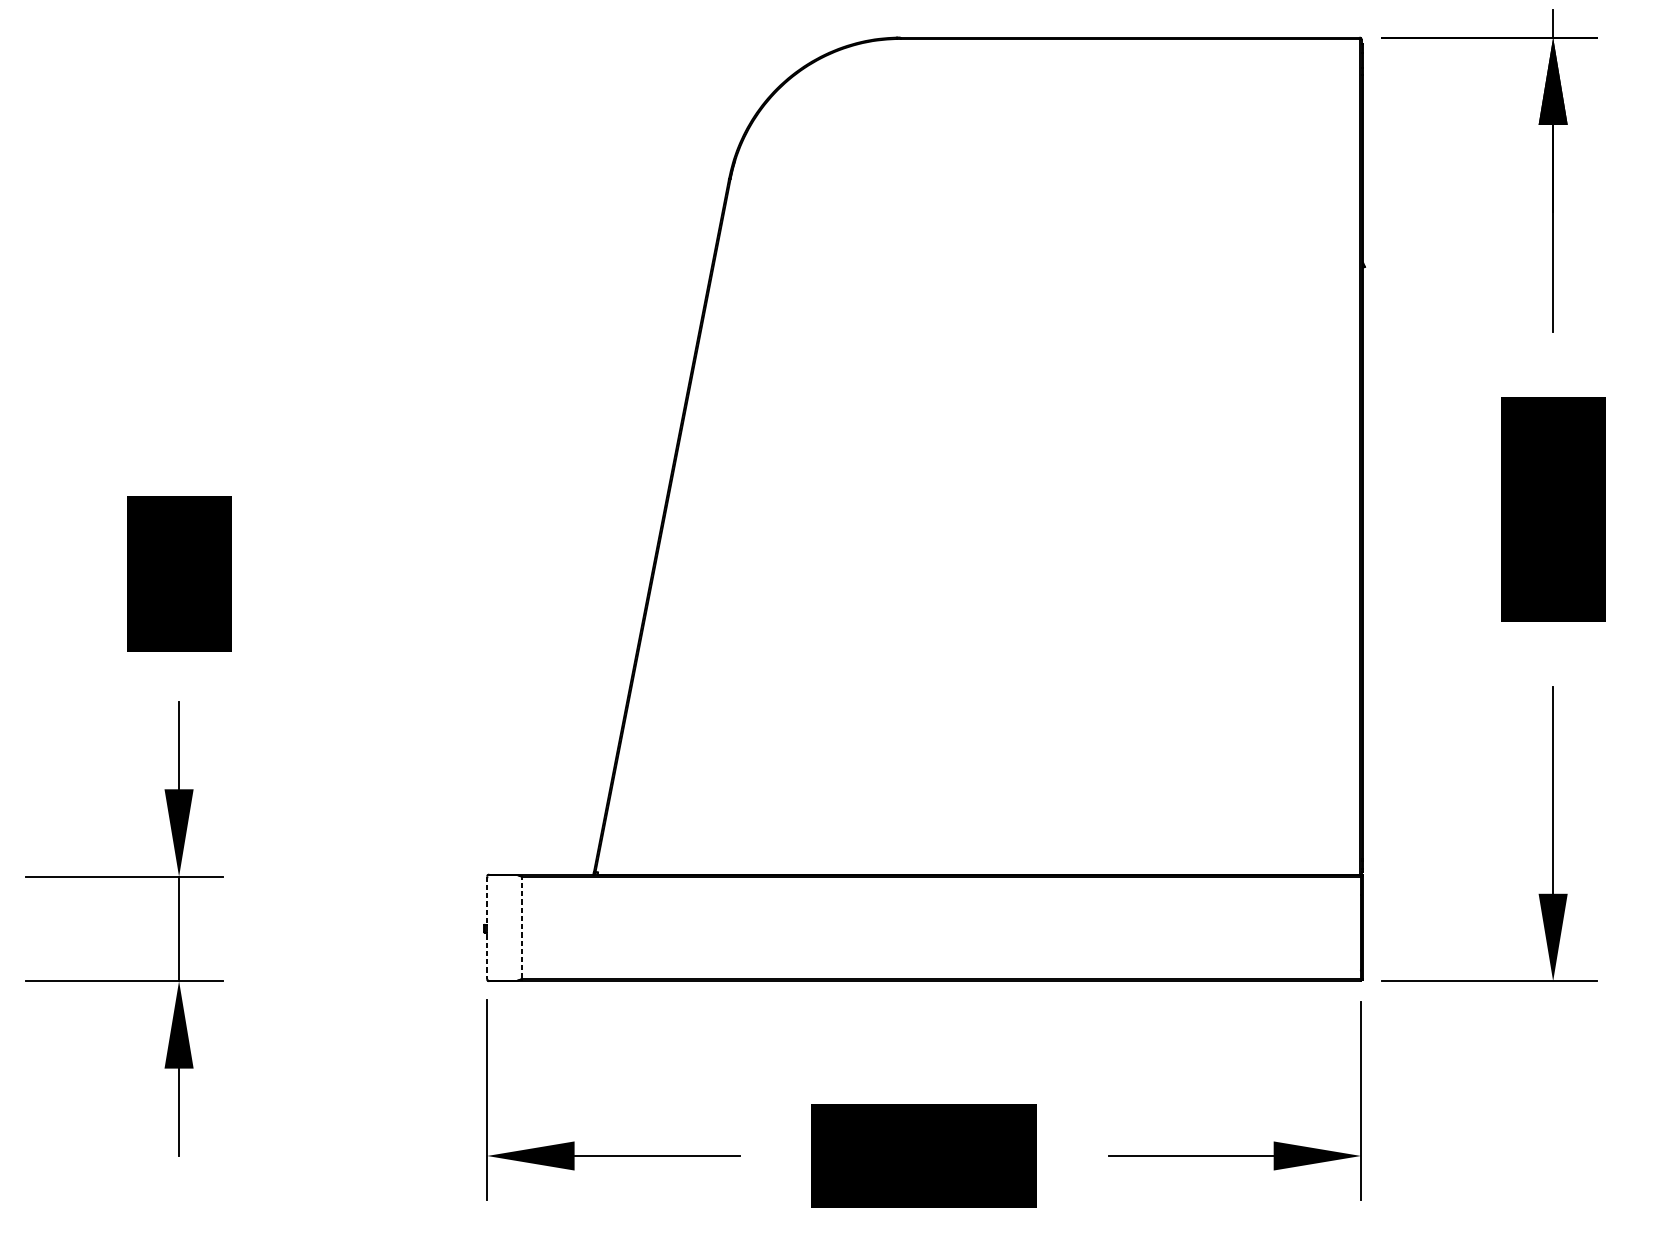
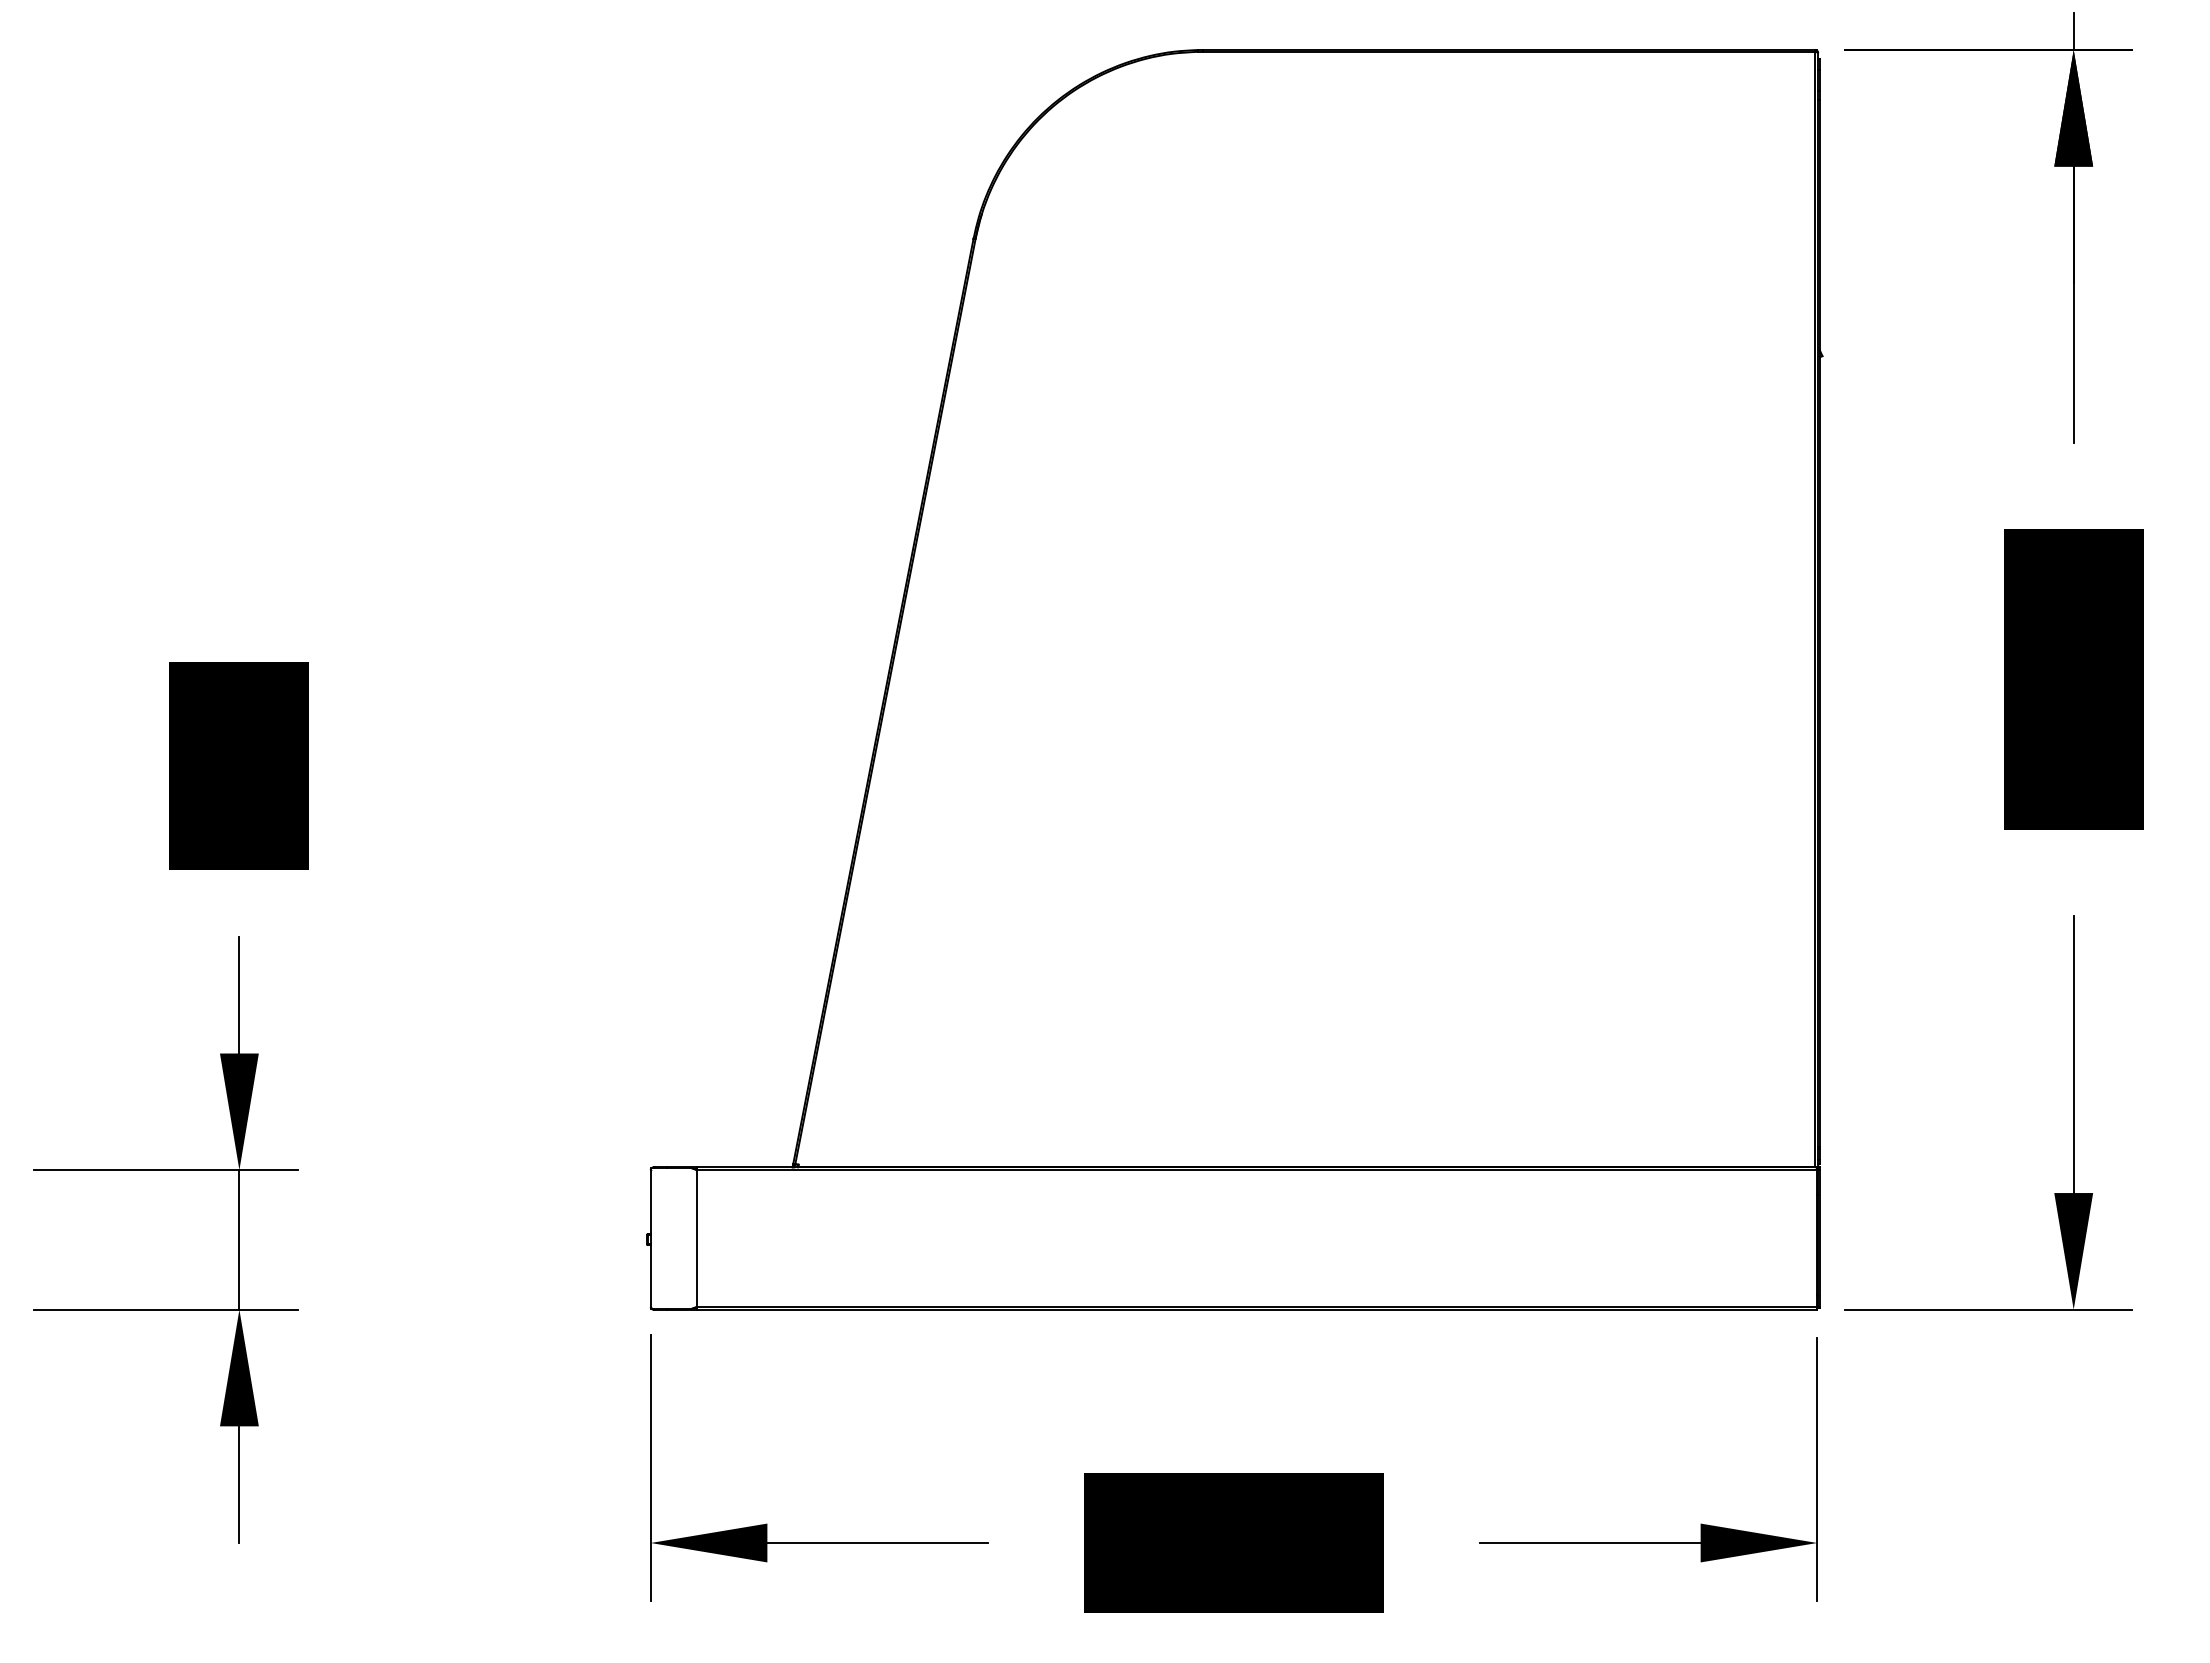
line: (487, 928) -> (650, 1239), dashed -> solid
line: (522, 928) -> (697, 1239), dashed -> solid

